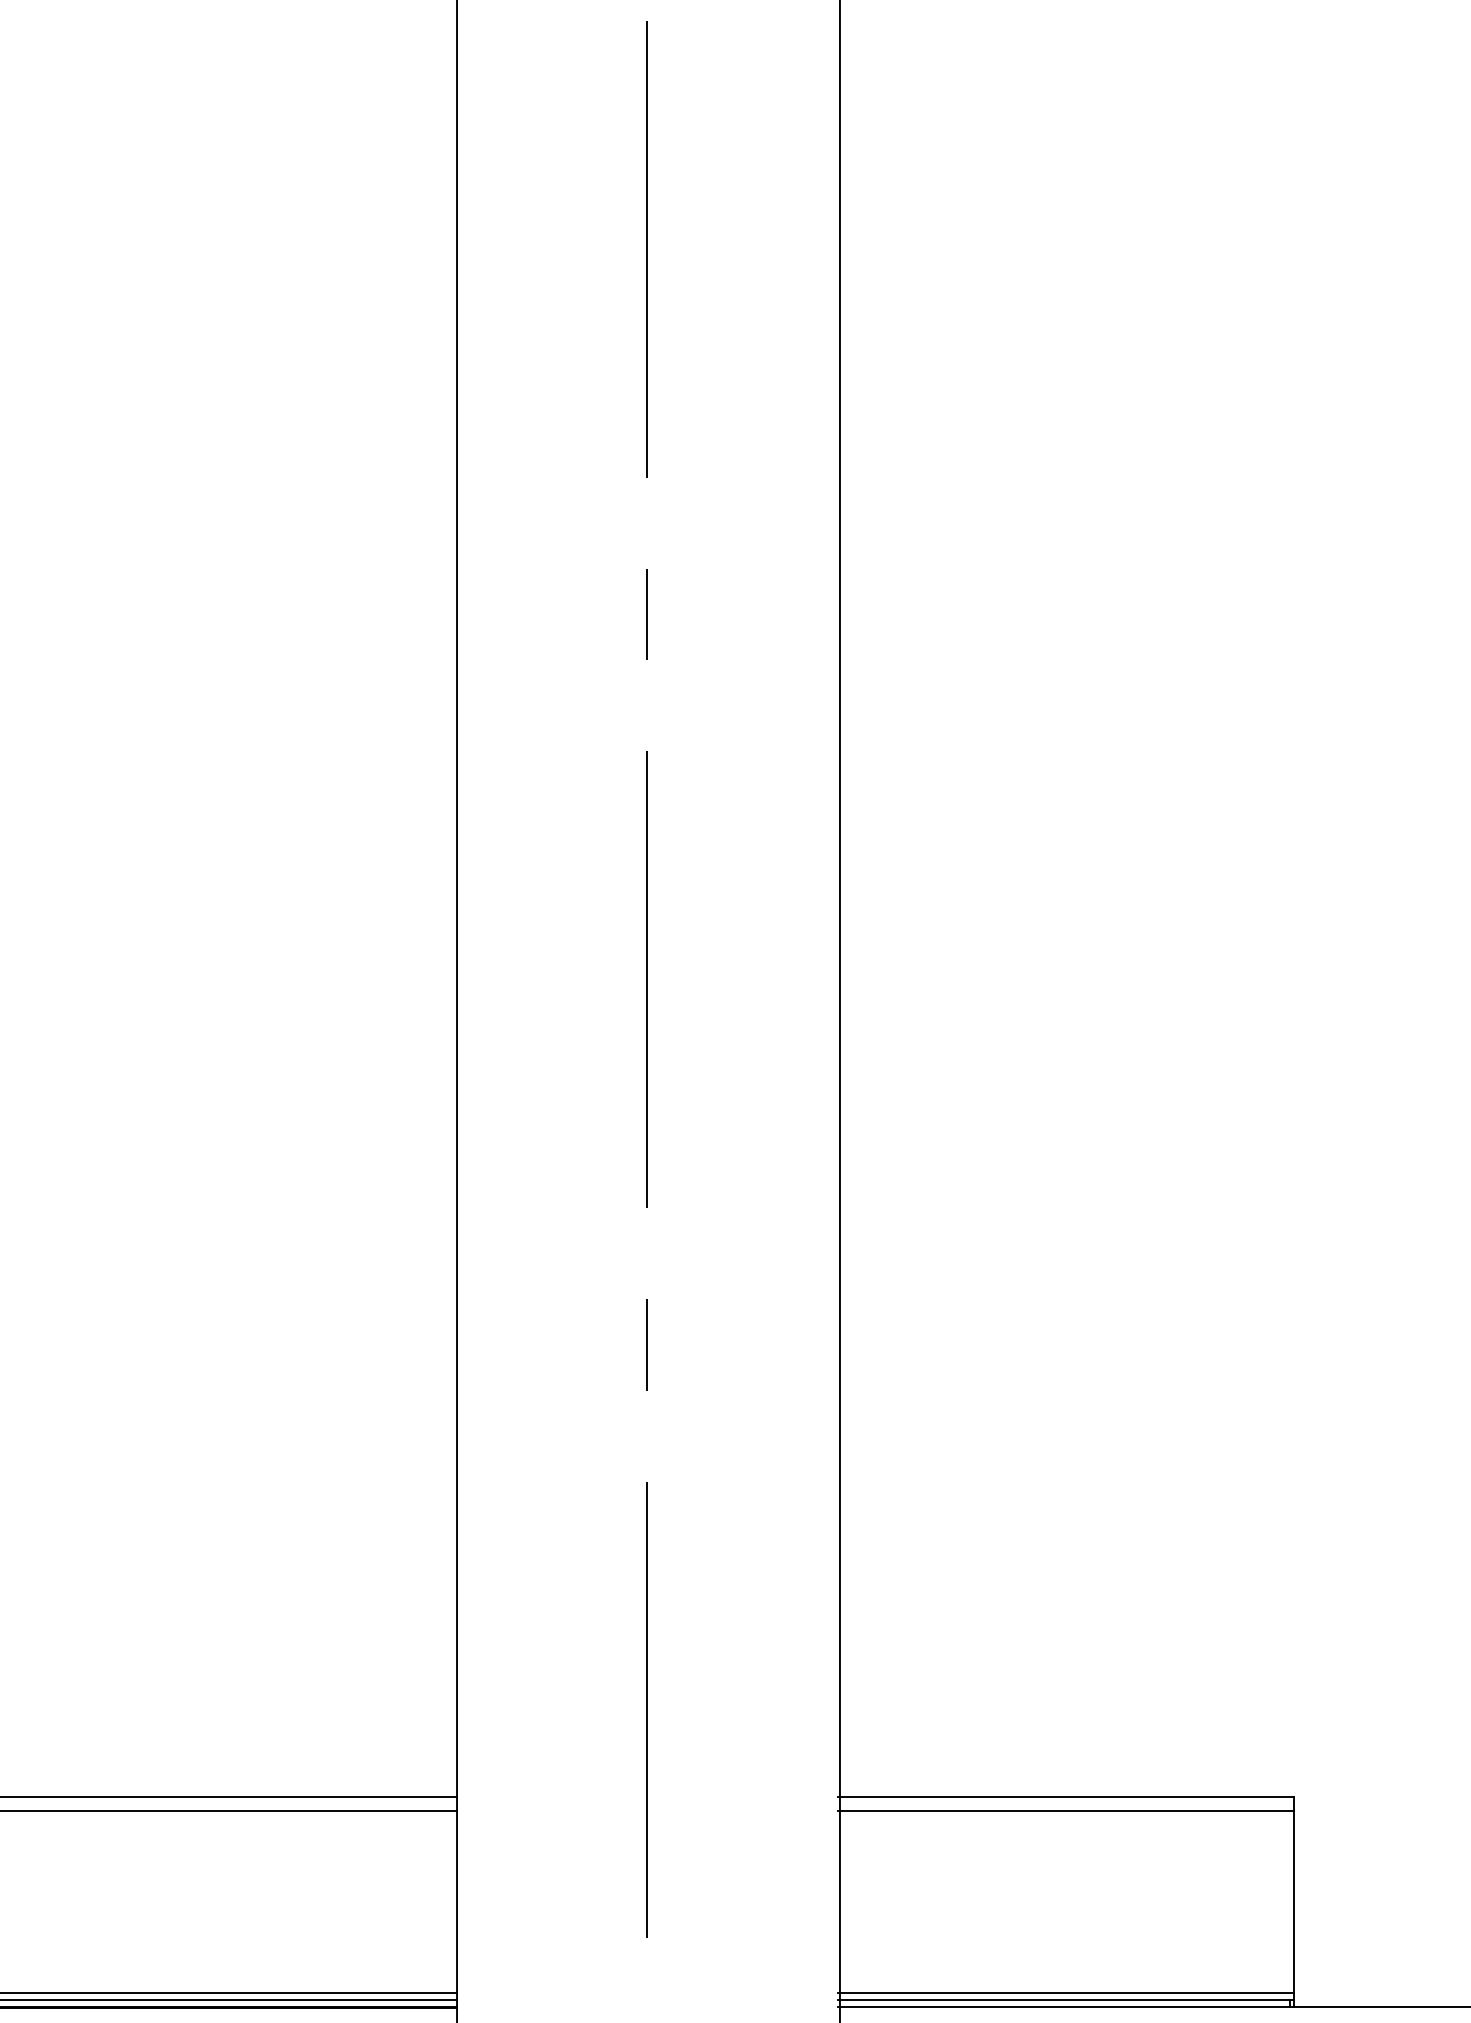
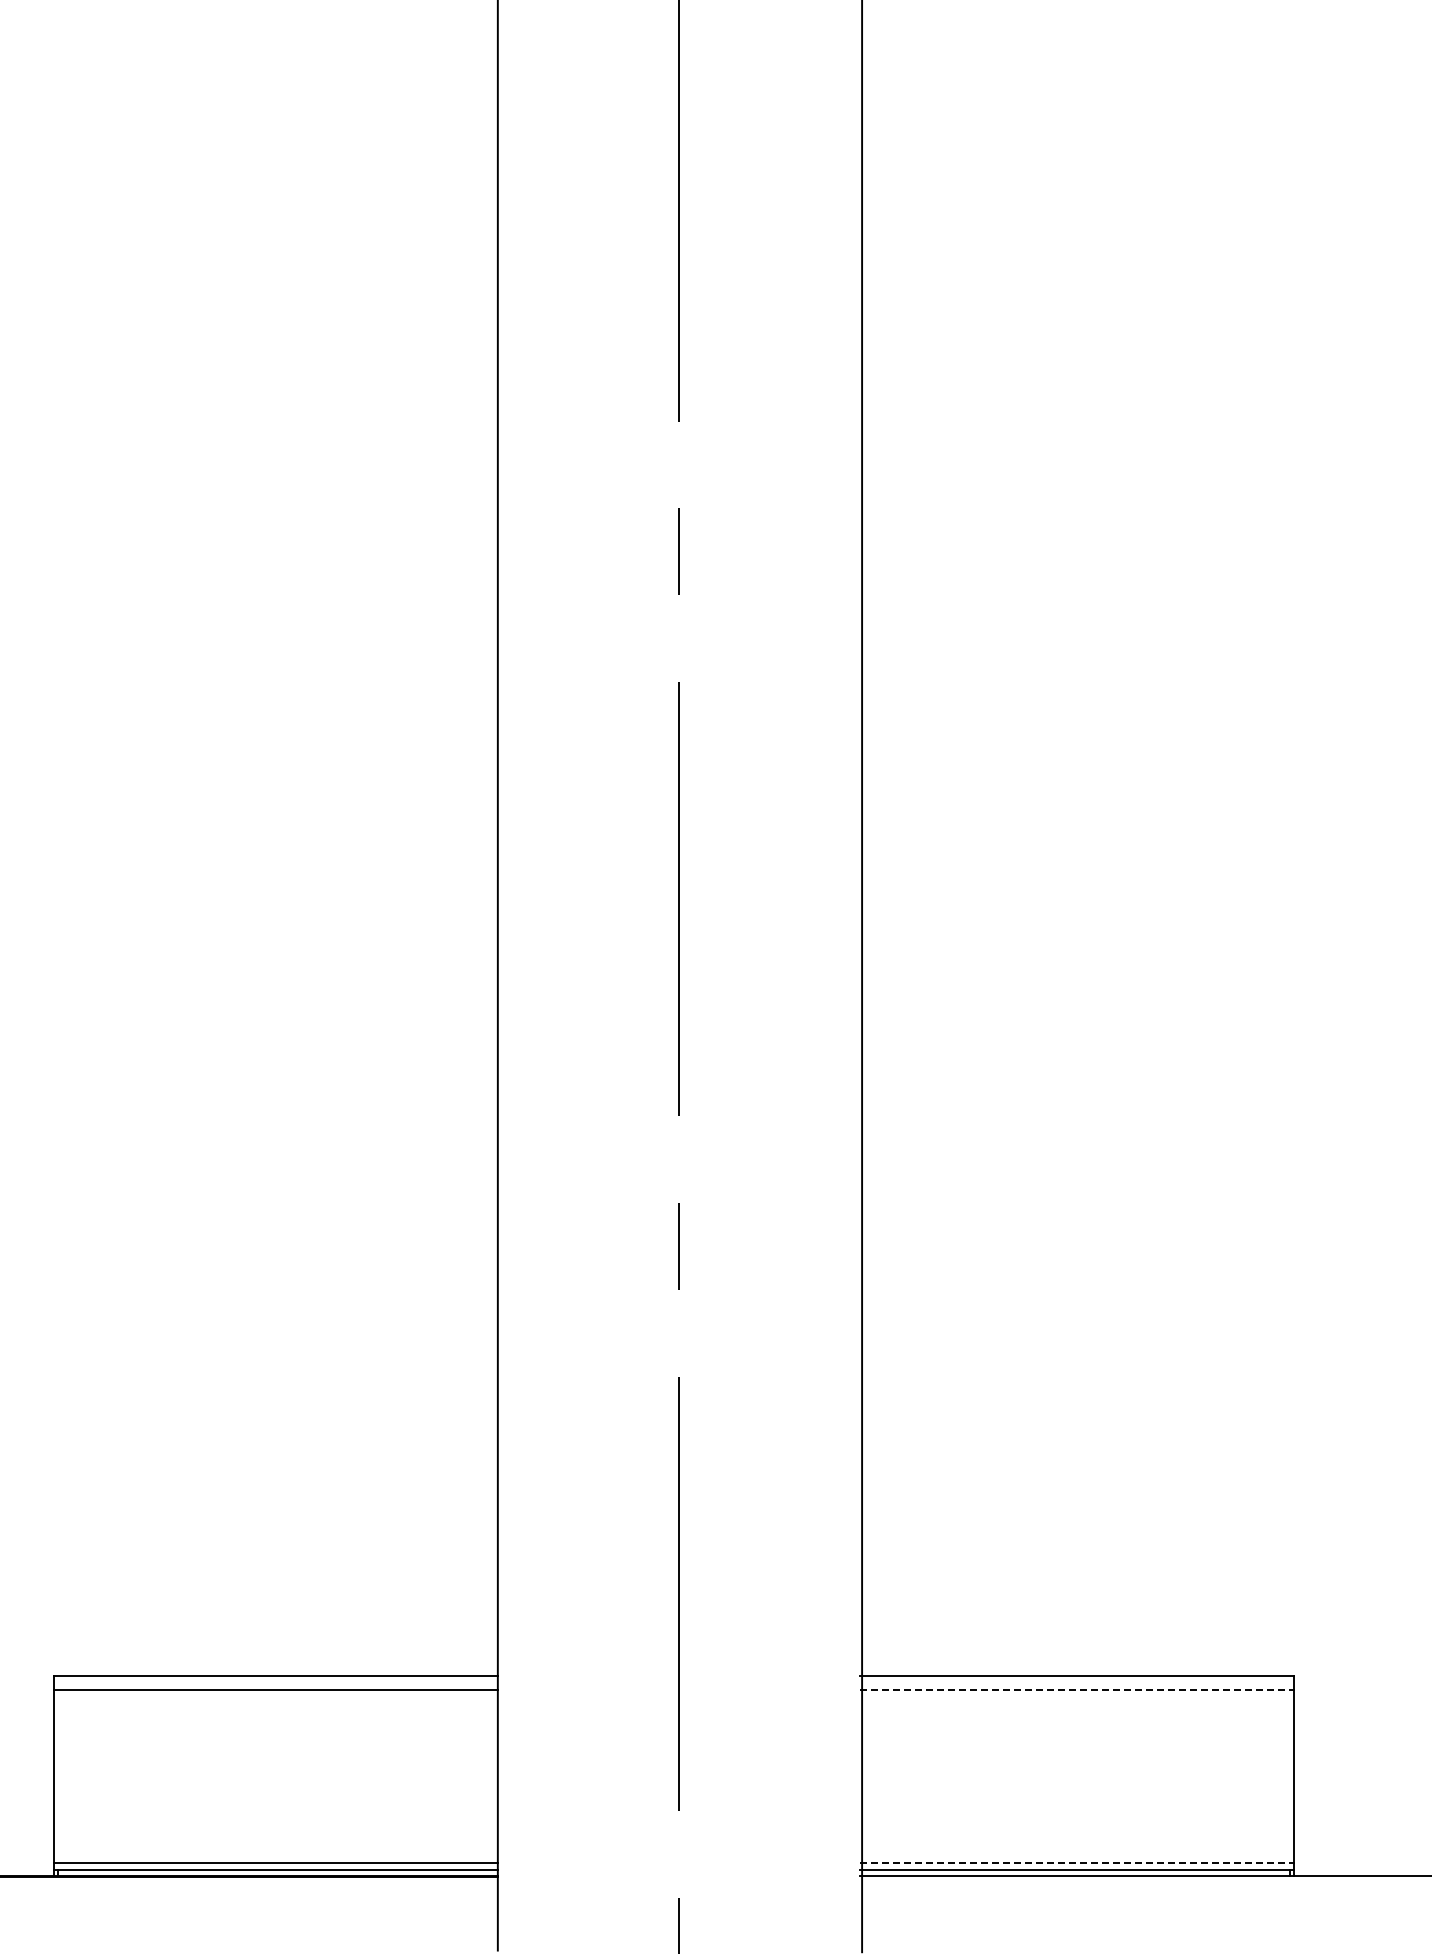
line: (1066, 1810) -> (1077, 1689), solid -> dashed
line: (1066, 1993) -> (1077, 1863), solid -> dashed

